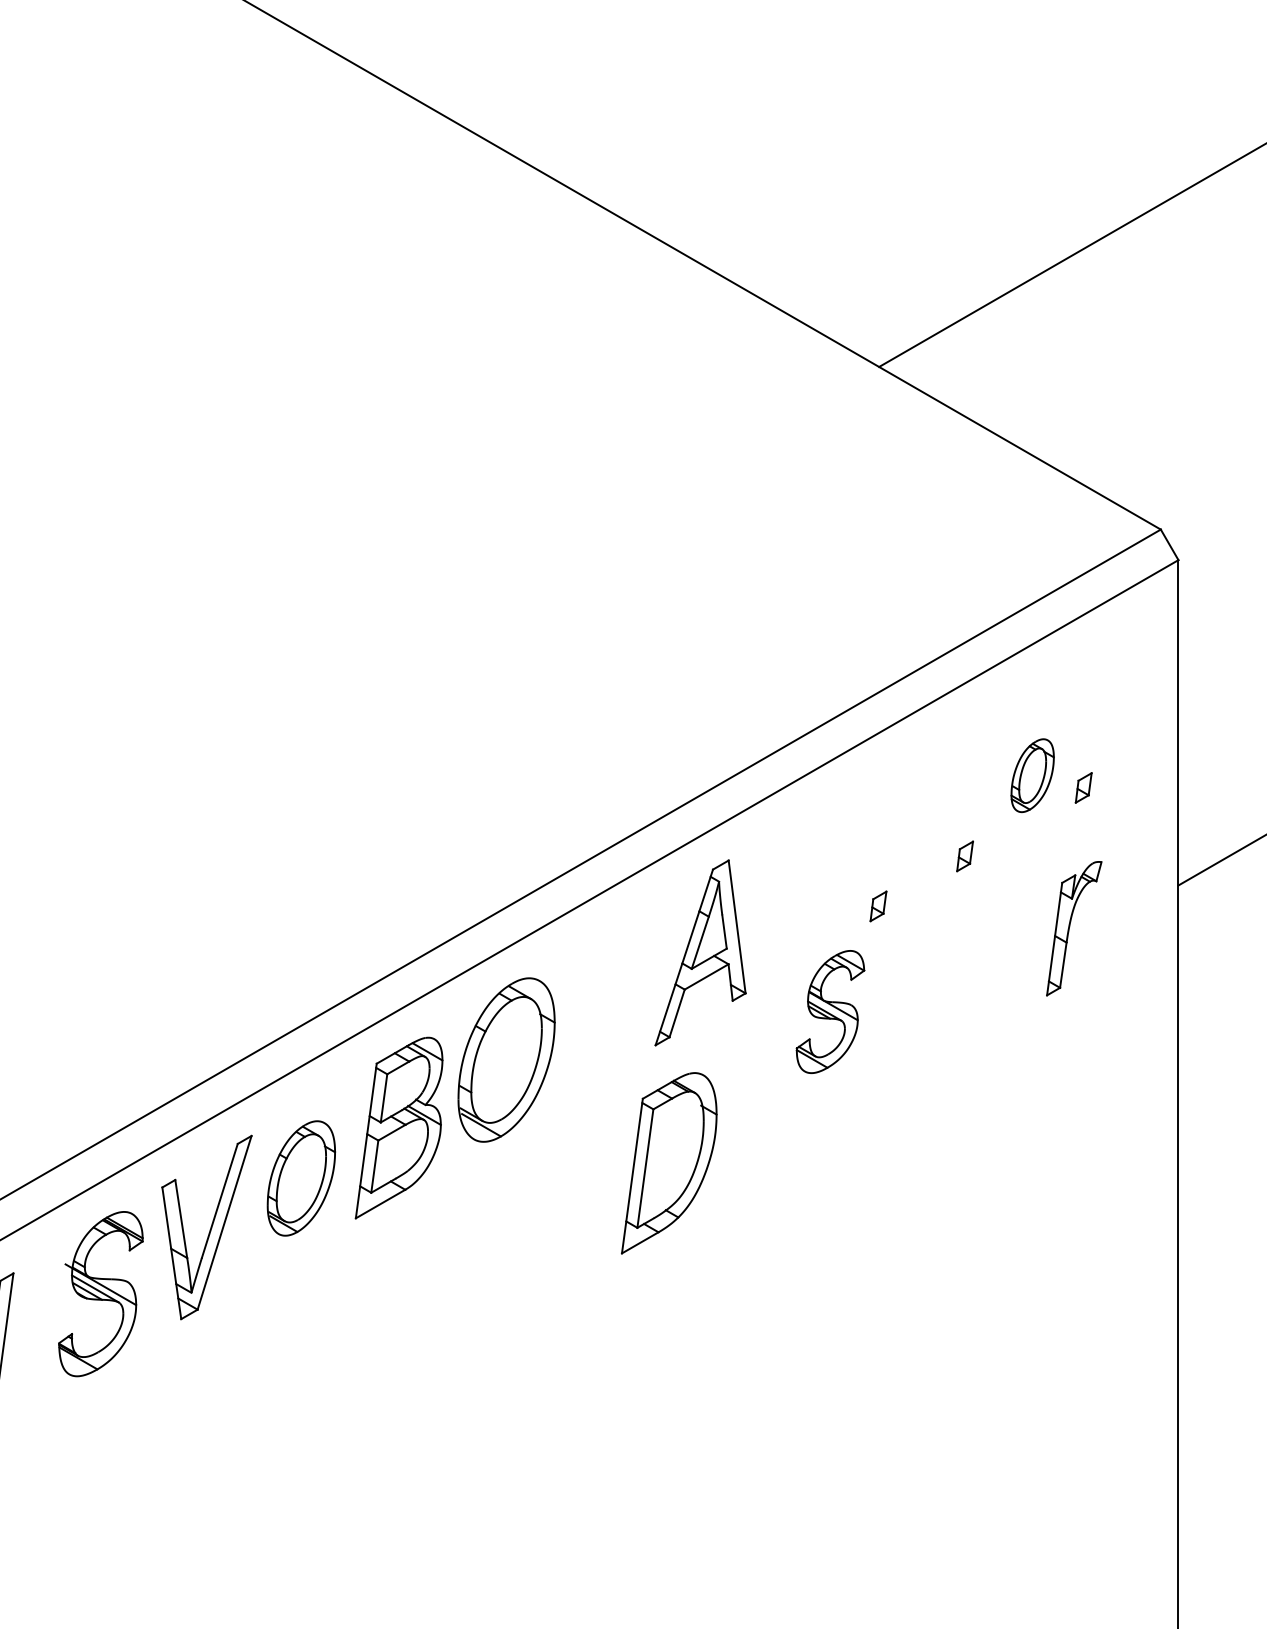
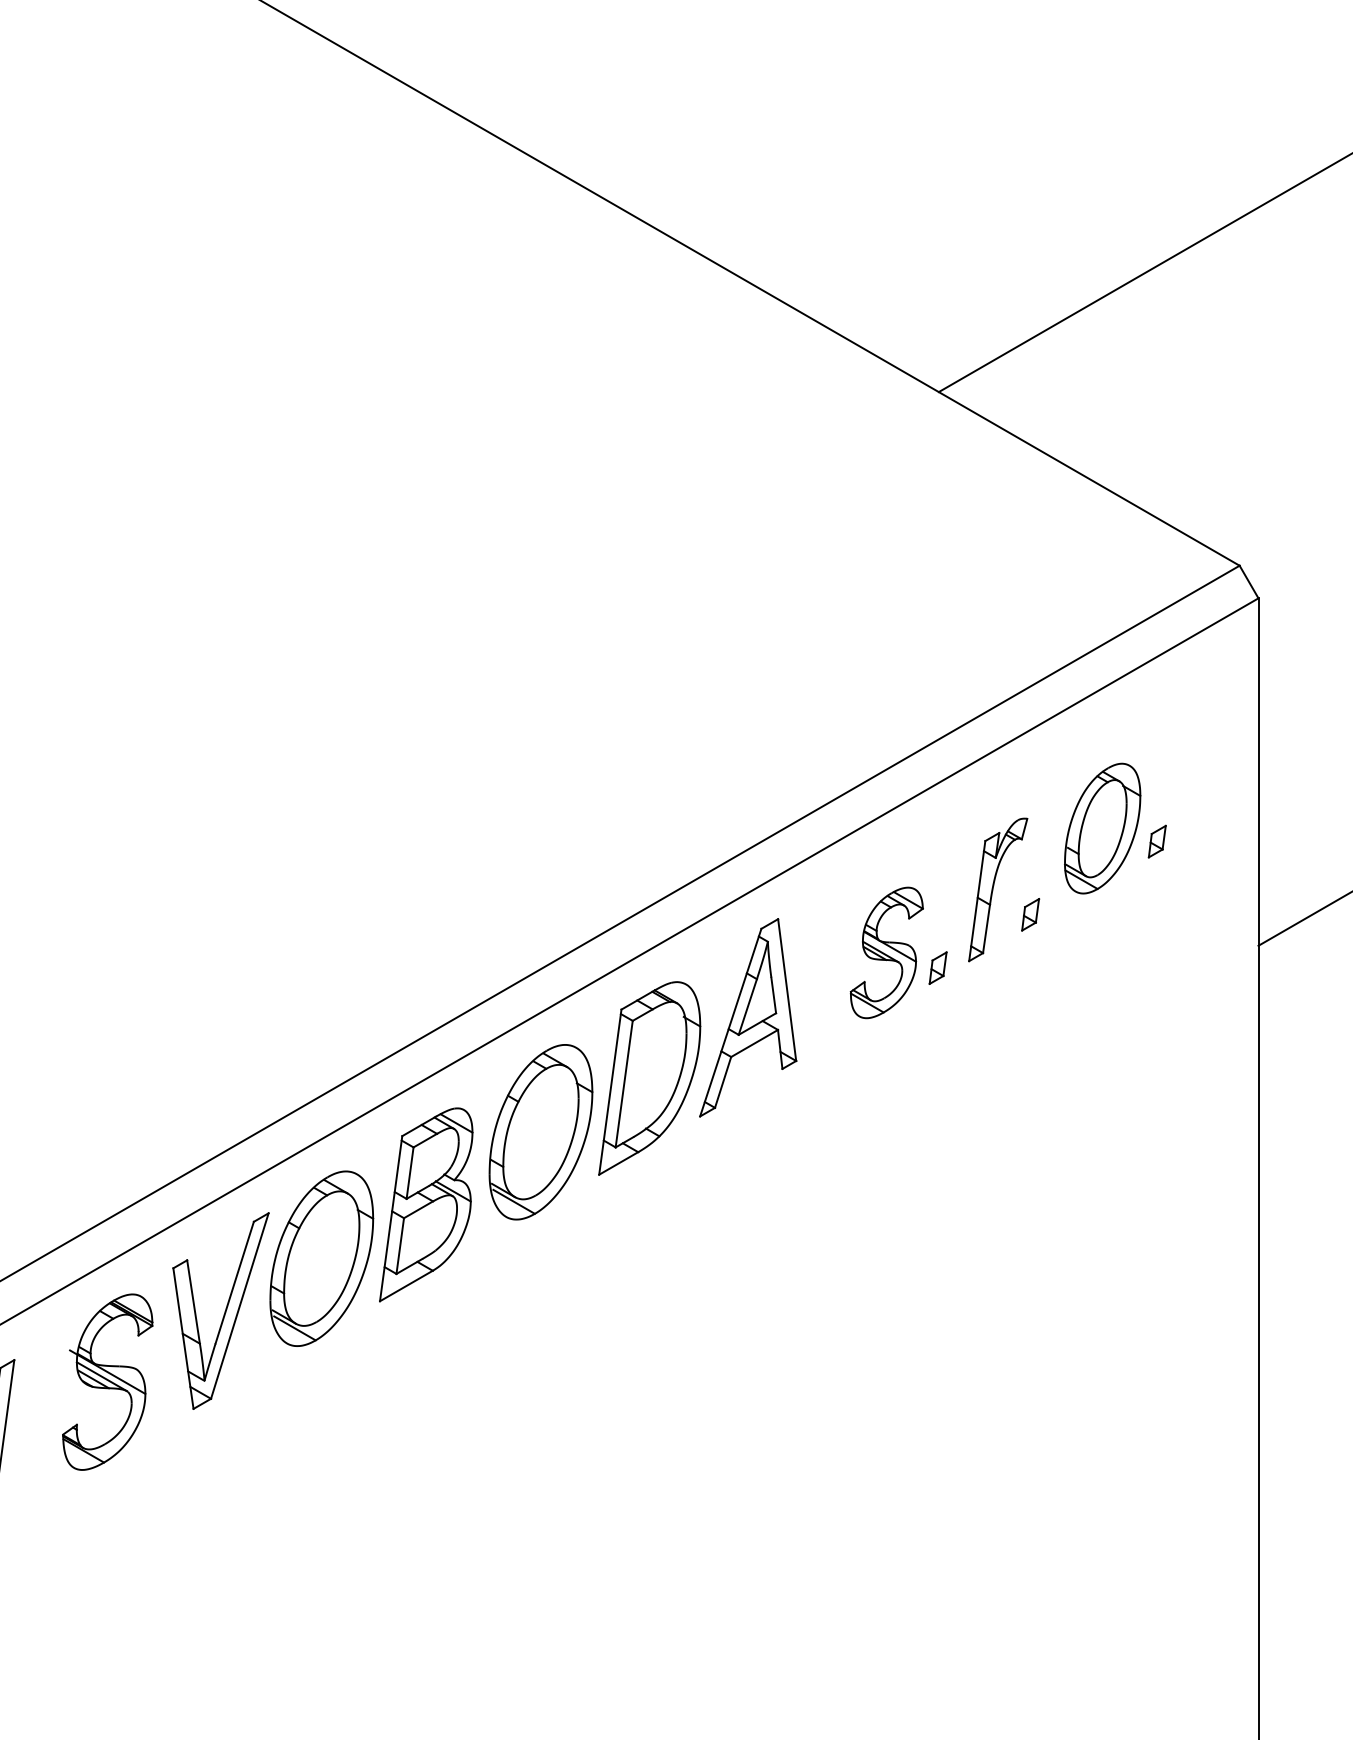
part: (1032, 775) -> (1102, 828), size x1.67
part: (1074, 928) -> (998, 889), moved
part: (830, 1011) -> (886, 952), moved
part: (669, 1163) -> (649, 1078), moved
part: (301, 1178) -> (321, 1258), size x1.43

